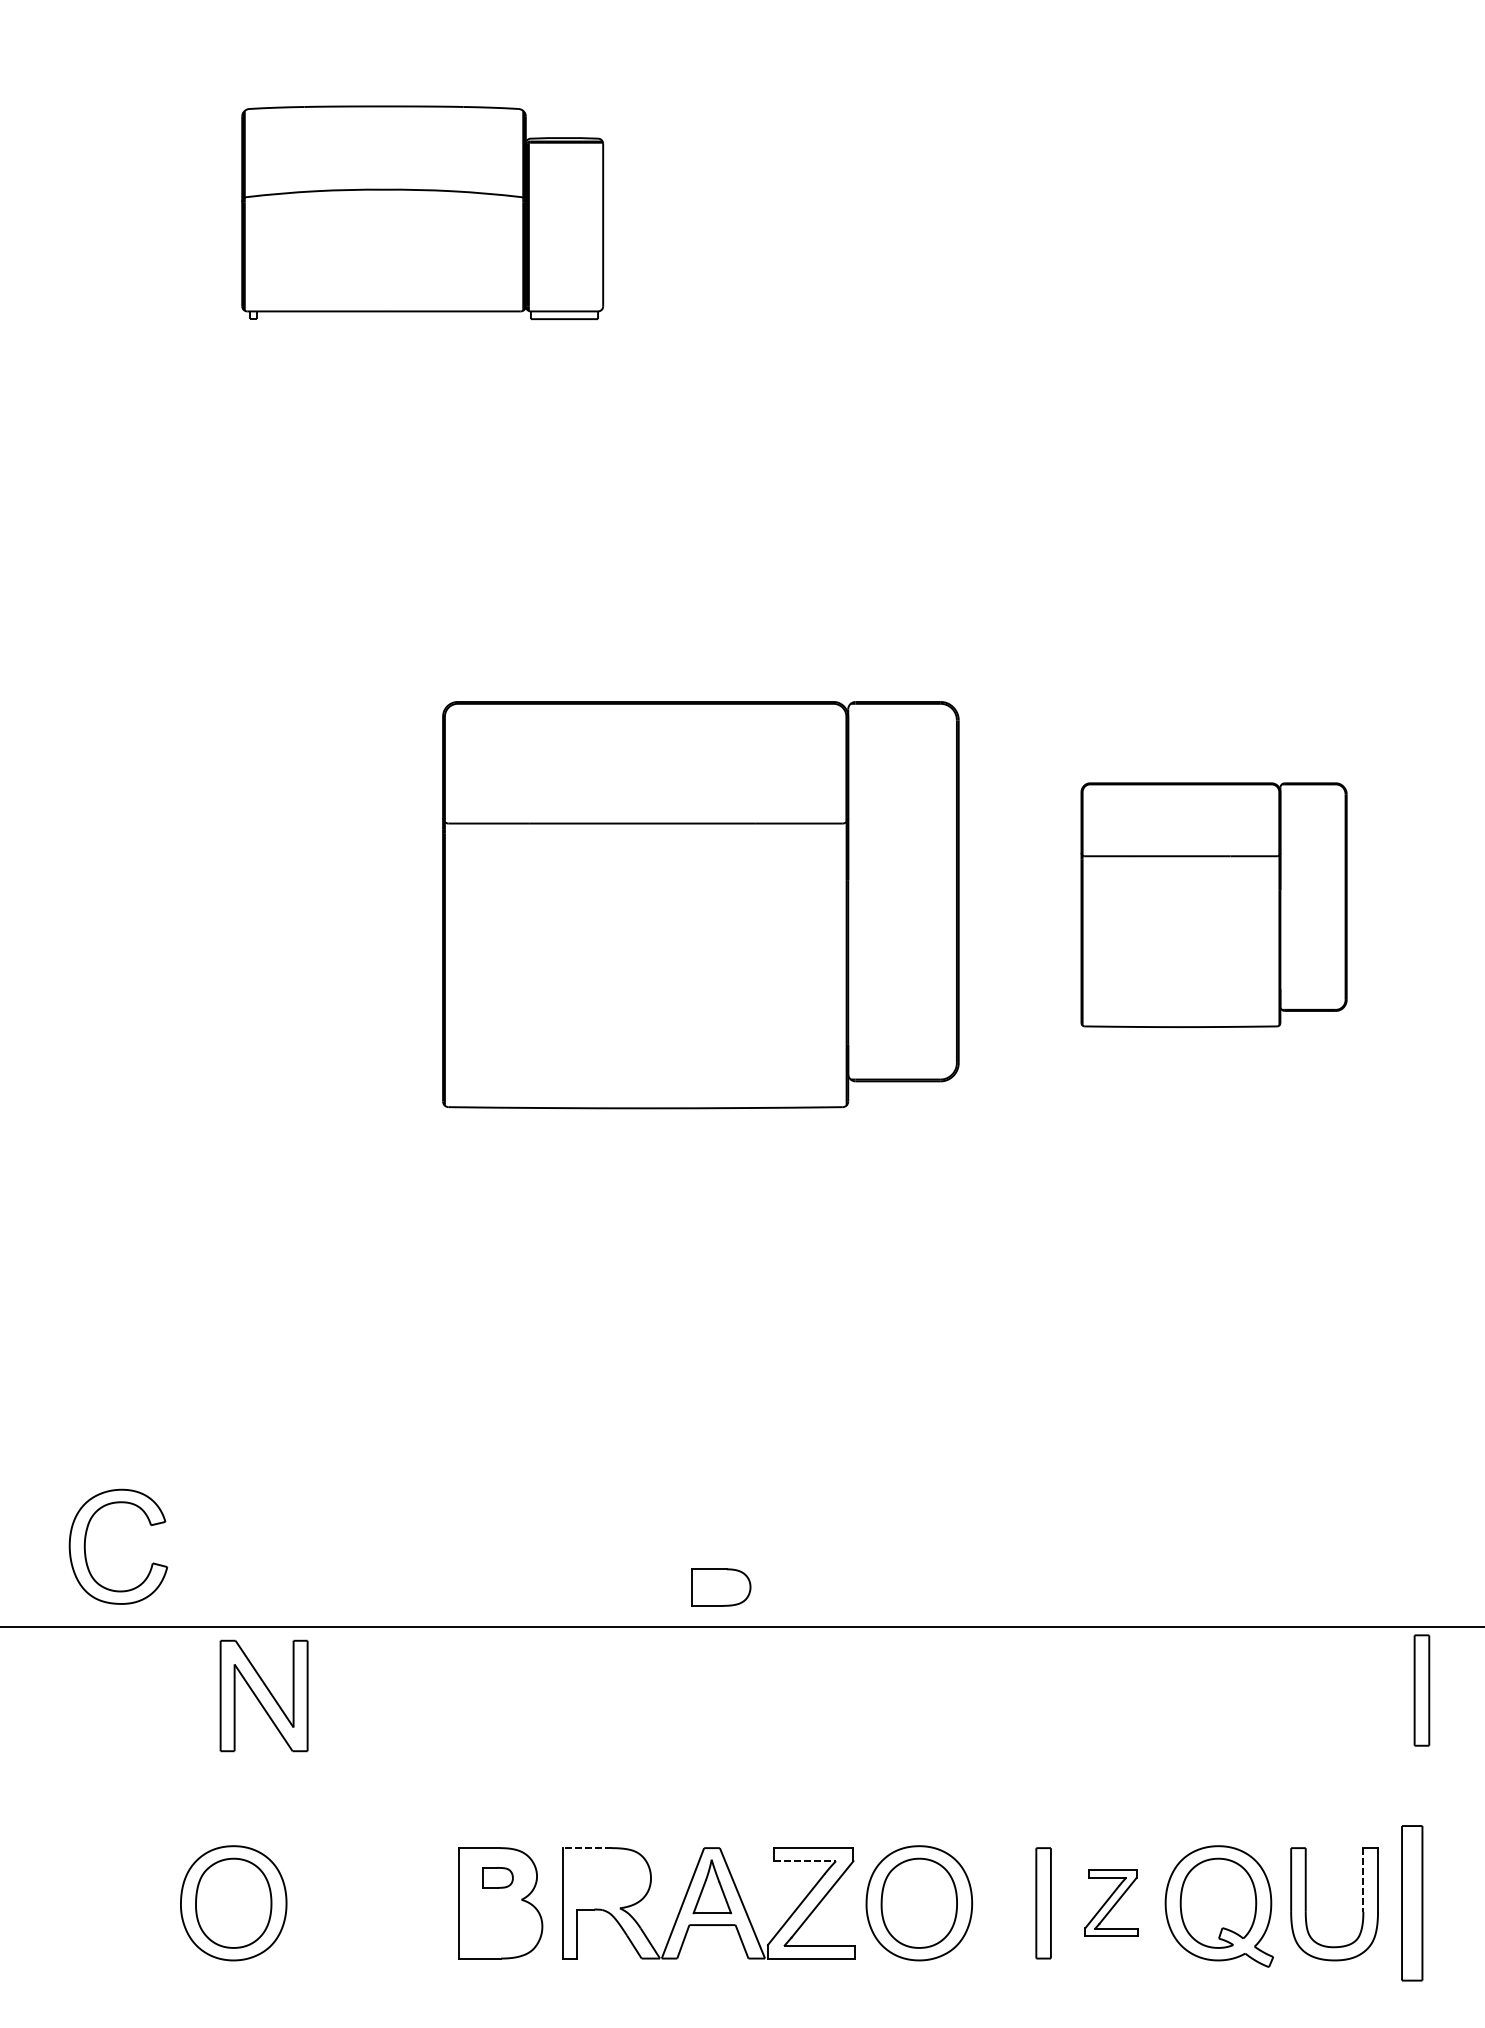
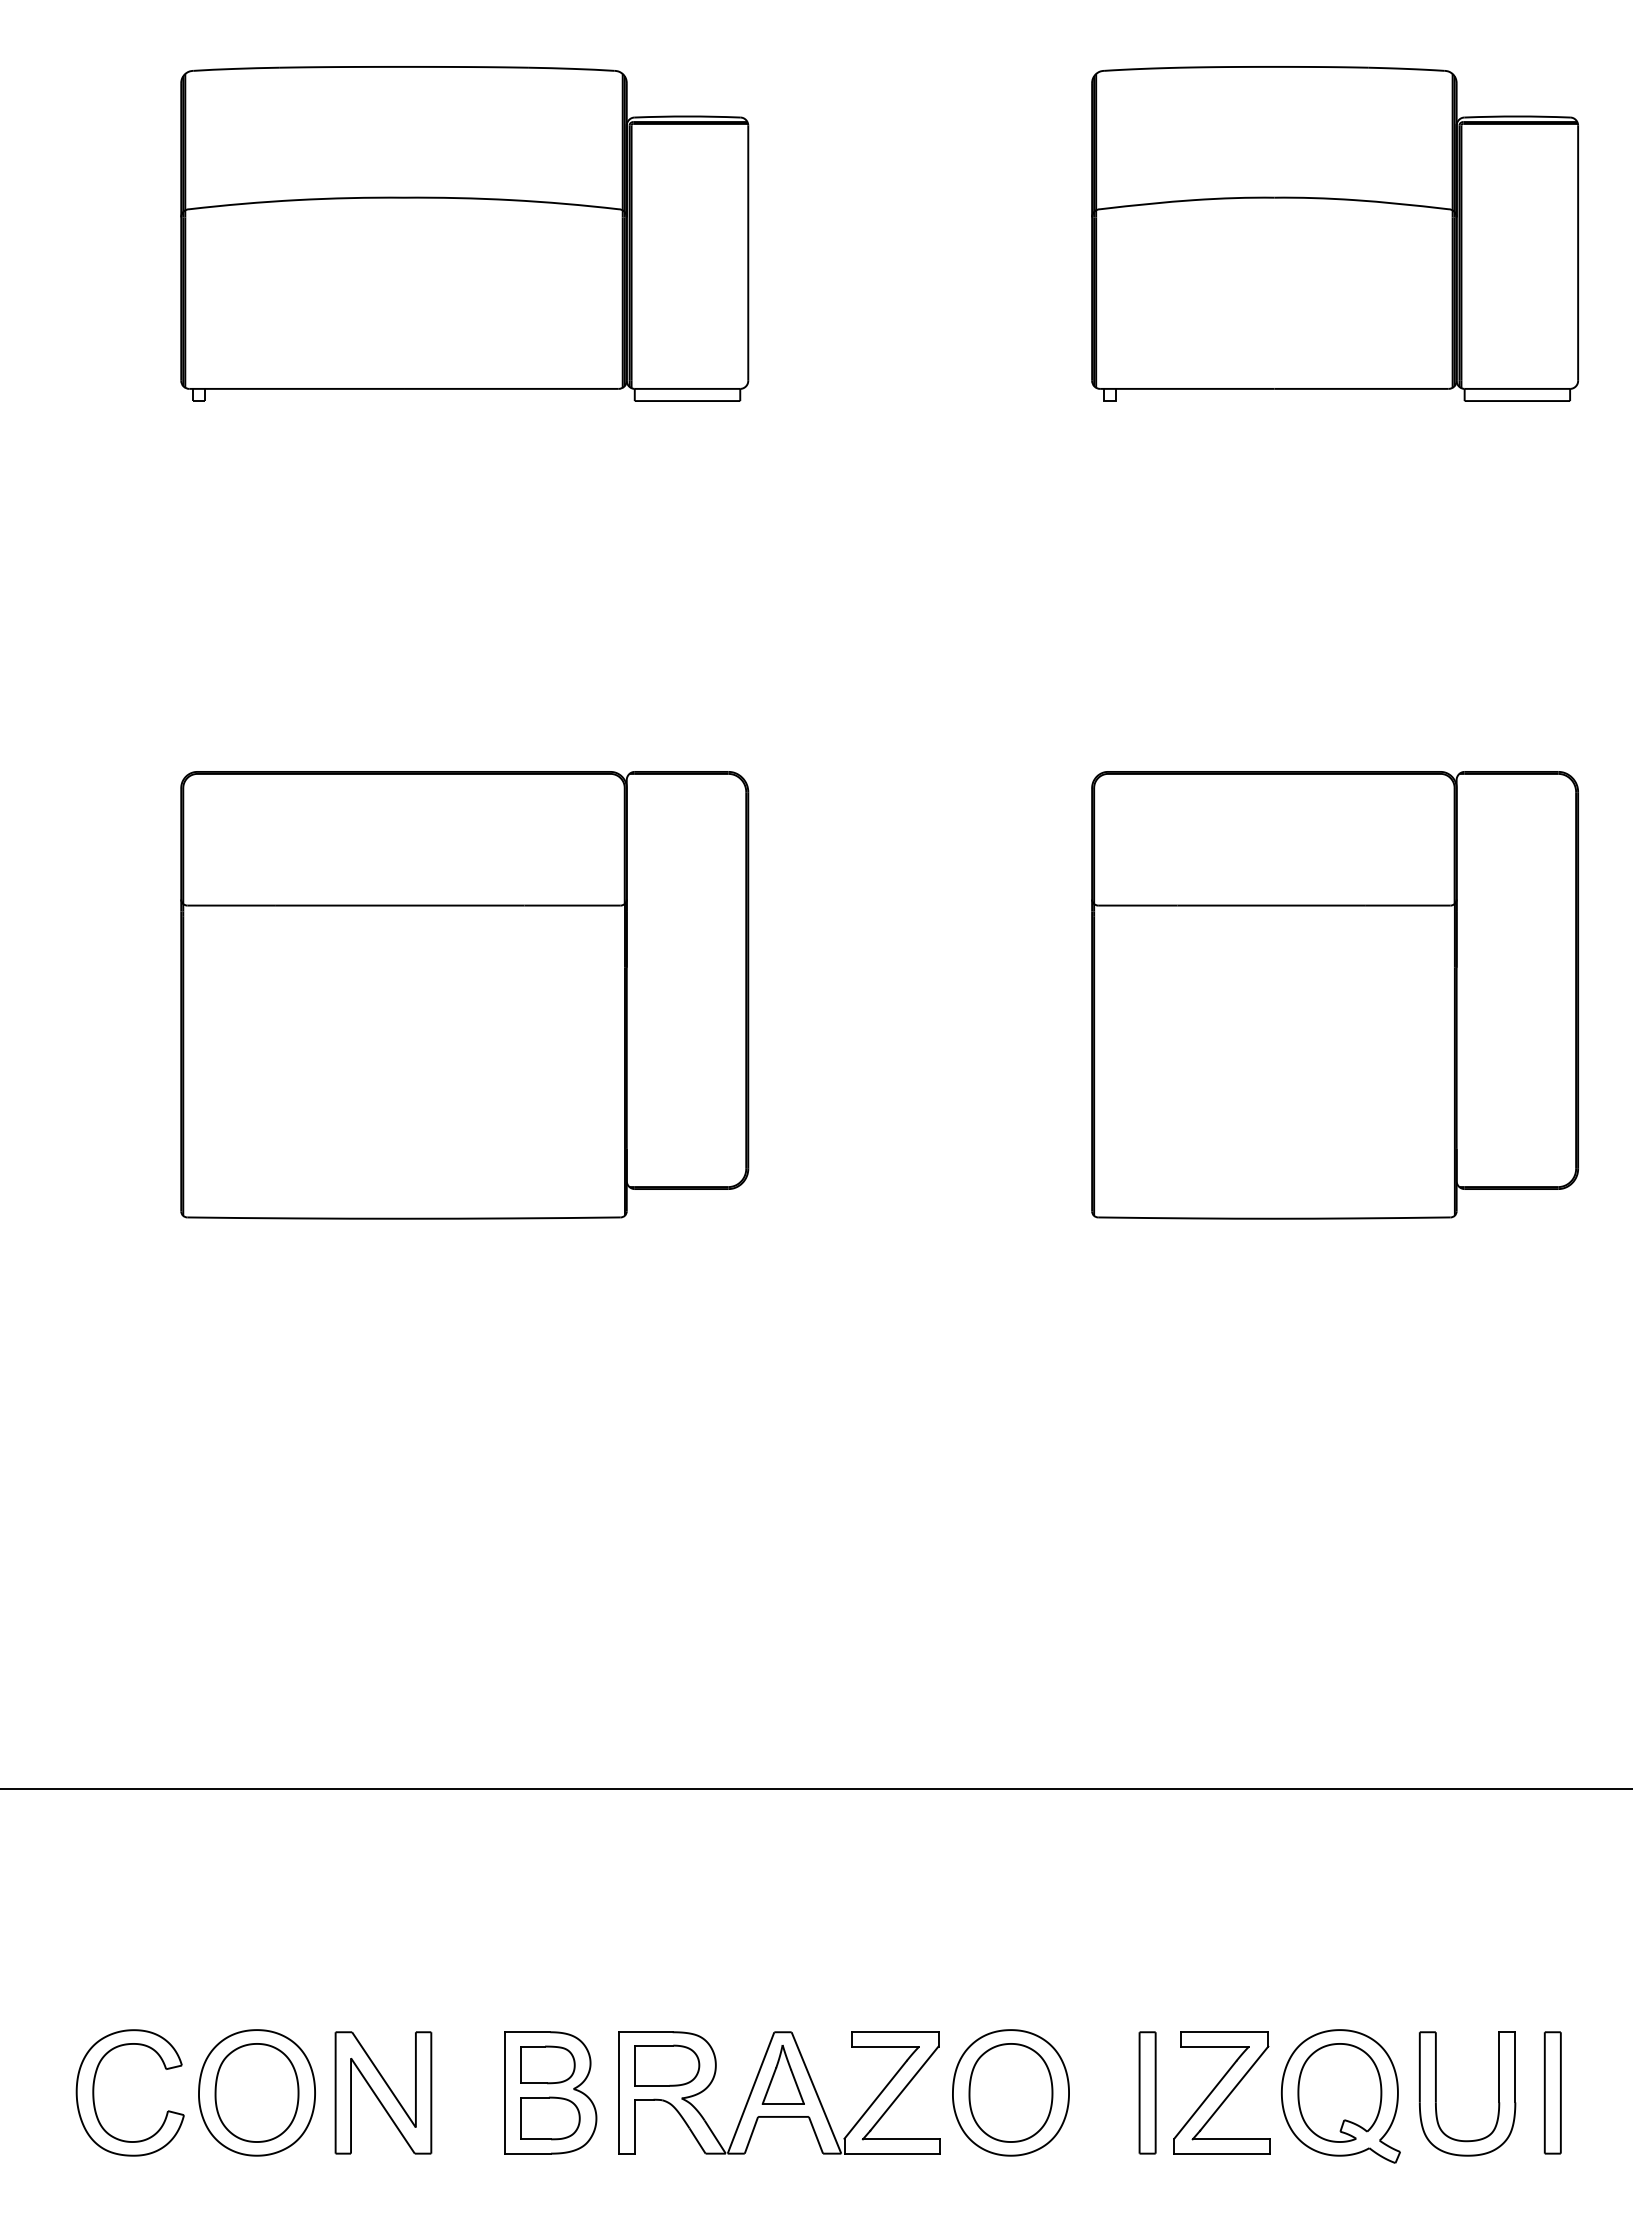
part: (422, 212) -> (464, 233), size x1.43
part: (1213, 212) -> (1334, 233), added
part: (700, 905) -> (464, 995), moved
part: (1213, 905) -> (1334, 995), size x1.67
part: (85, 1546) -> (94, 2092), moved
part: (721, 1587) -> (667, 2065), moved
part: (1421, 1690) -> (1563, 1858), removed
part: (264, 1695) -> (383, 2092), moved
line: (586, 1848) -> (645, 2032), dashed -> solid
line: (805, 1861) -> (885, 2046), dashed -> solid
part: (497, 1877) -> (547, 2064), size x1.67
line: (1363, 1880) -> (1499, 2067), dashed -> solid
part: (1110, 1902) -> (1221, 2092), size x1.67
part: (1411, 1902) -> (1552, 2092), size x0.71
part: (500, 1926) -> (550, 2118), added

